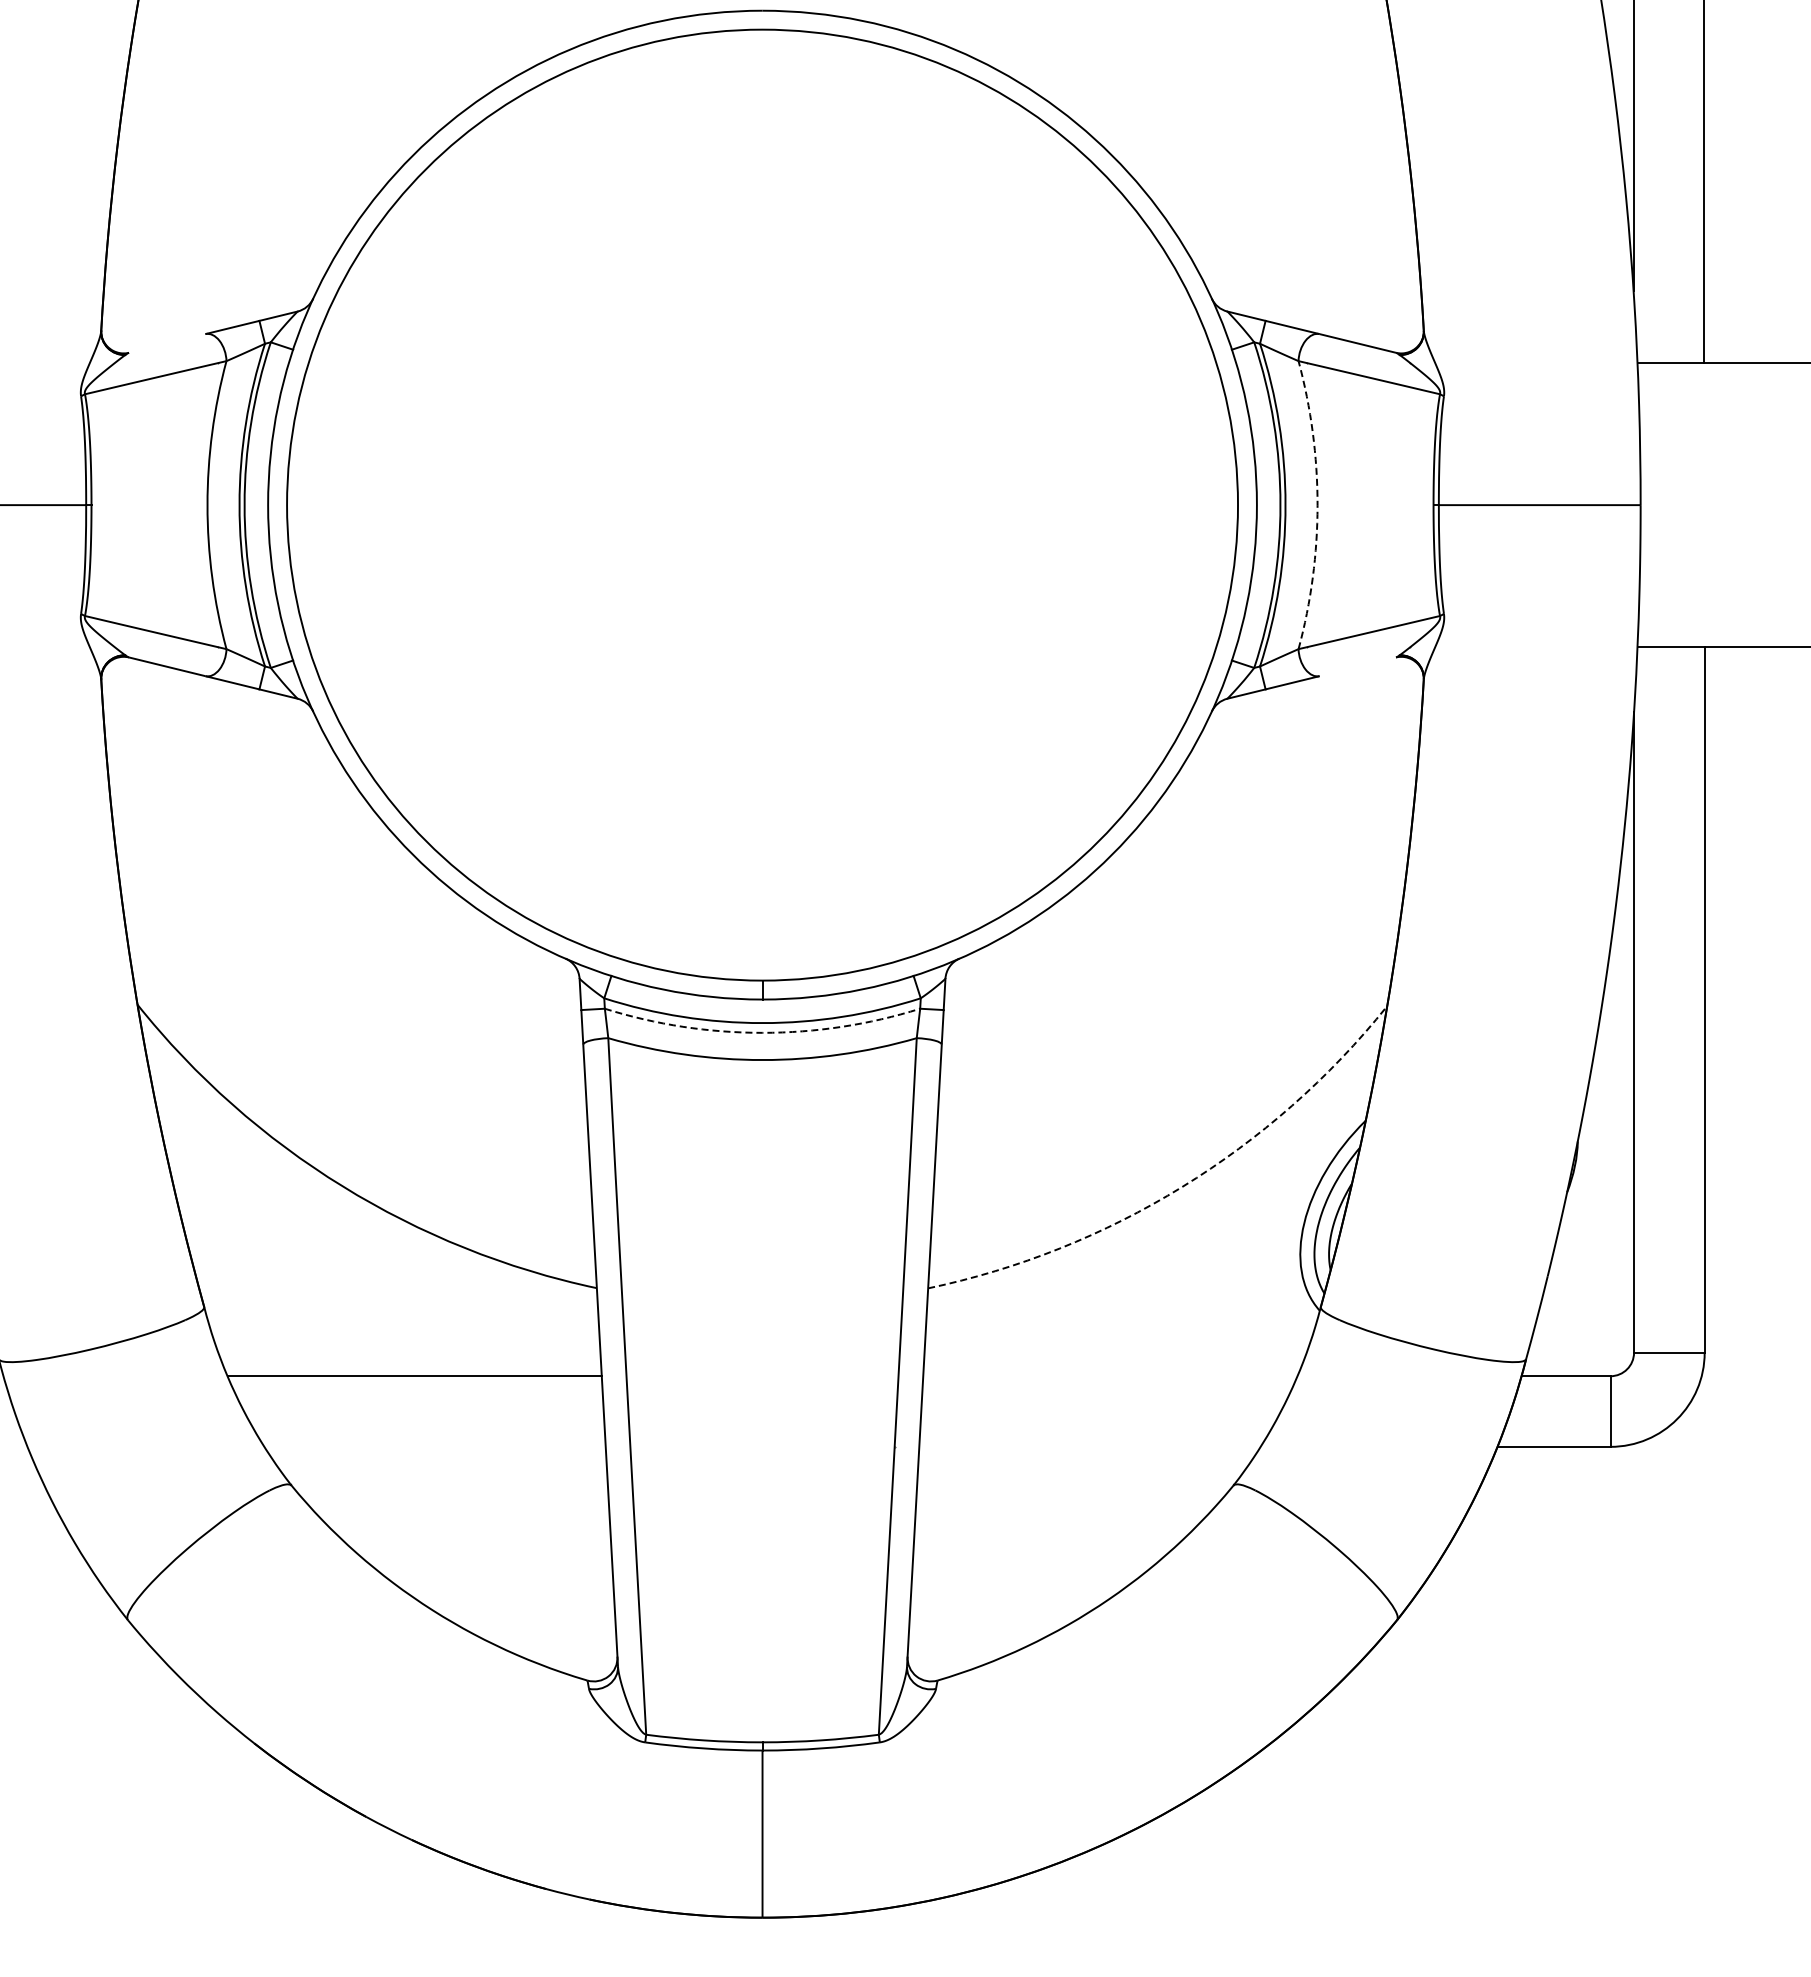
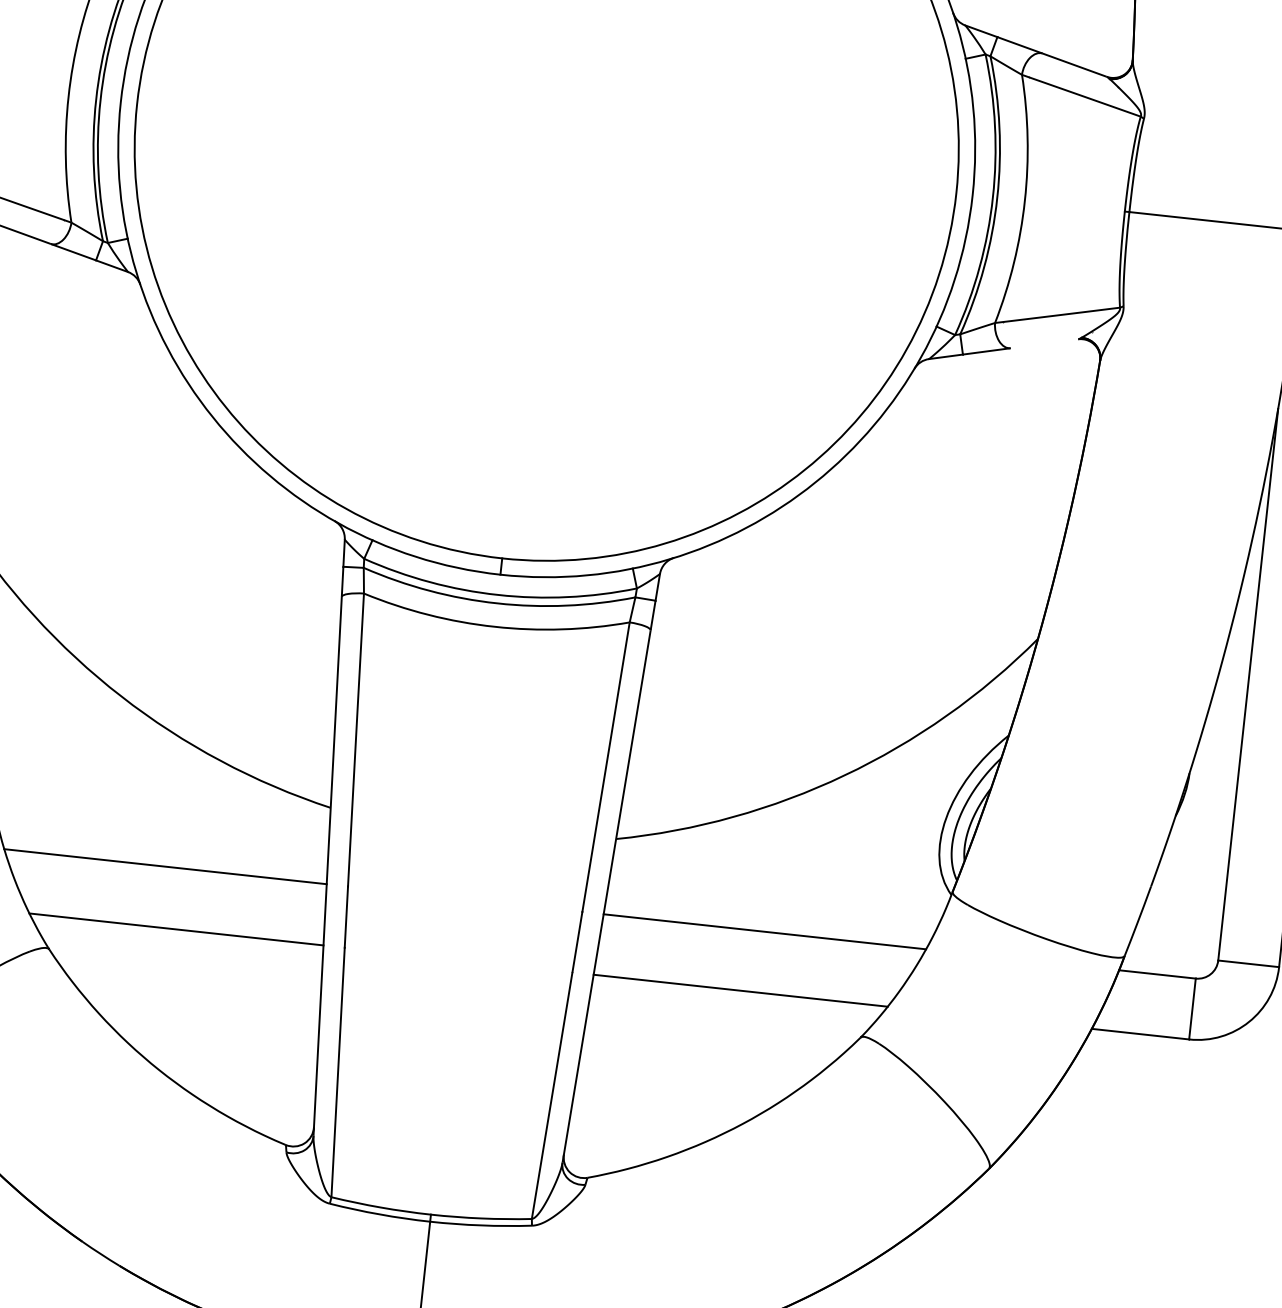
arc: (1317, 505) -> (1024, 201), dashed -> solid
arc: (762, 1032) -> (497, 603), dashed -> solid
arc: (1182, 1187) -> (844, 775), dashed -> solid
line: (1110, 1376) -> (764, 932), added
line: (434, 1446) -> (176, 929), added
line: (1089, 1446) -> (740, 990), added

